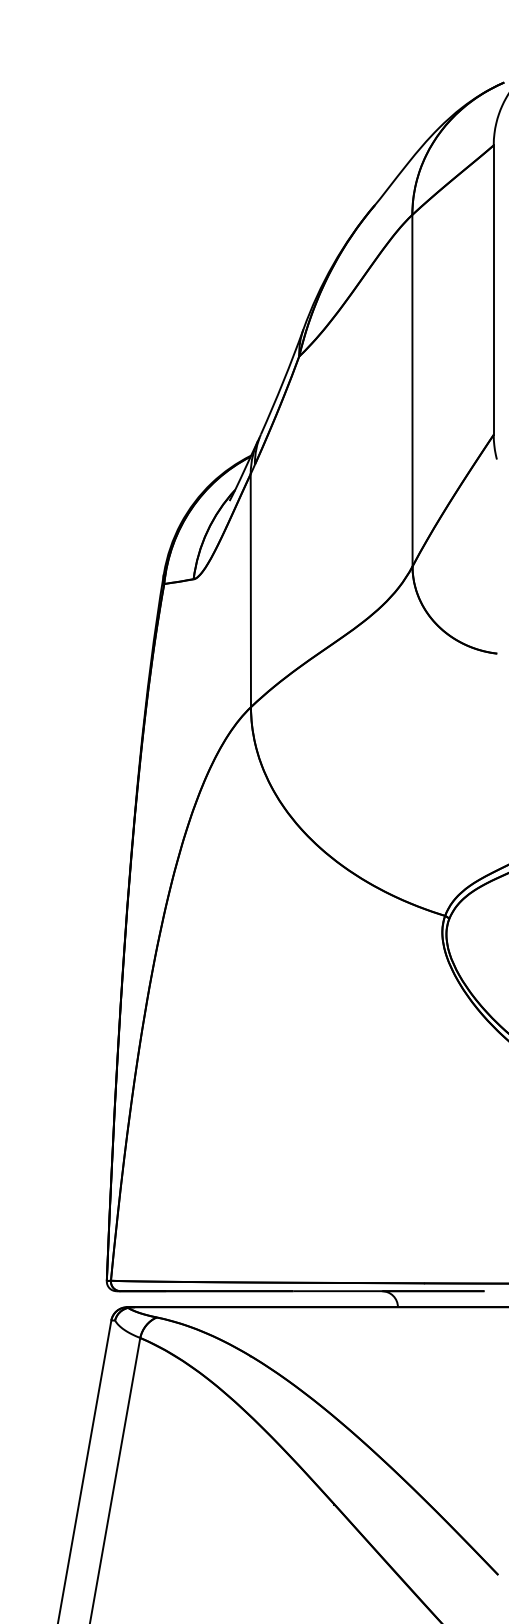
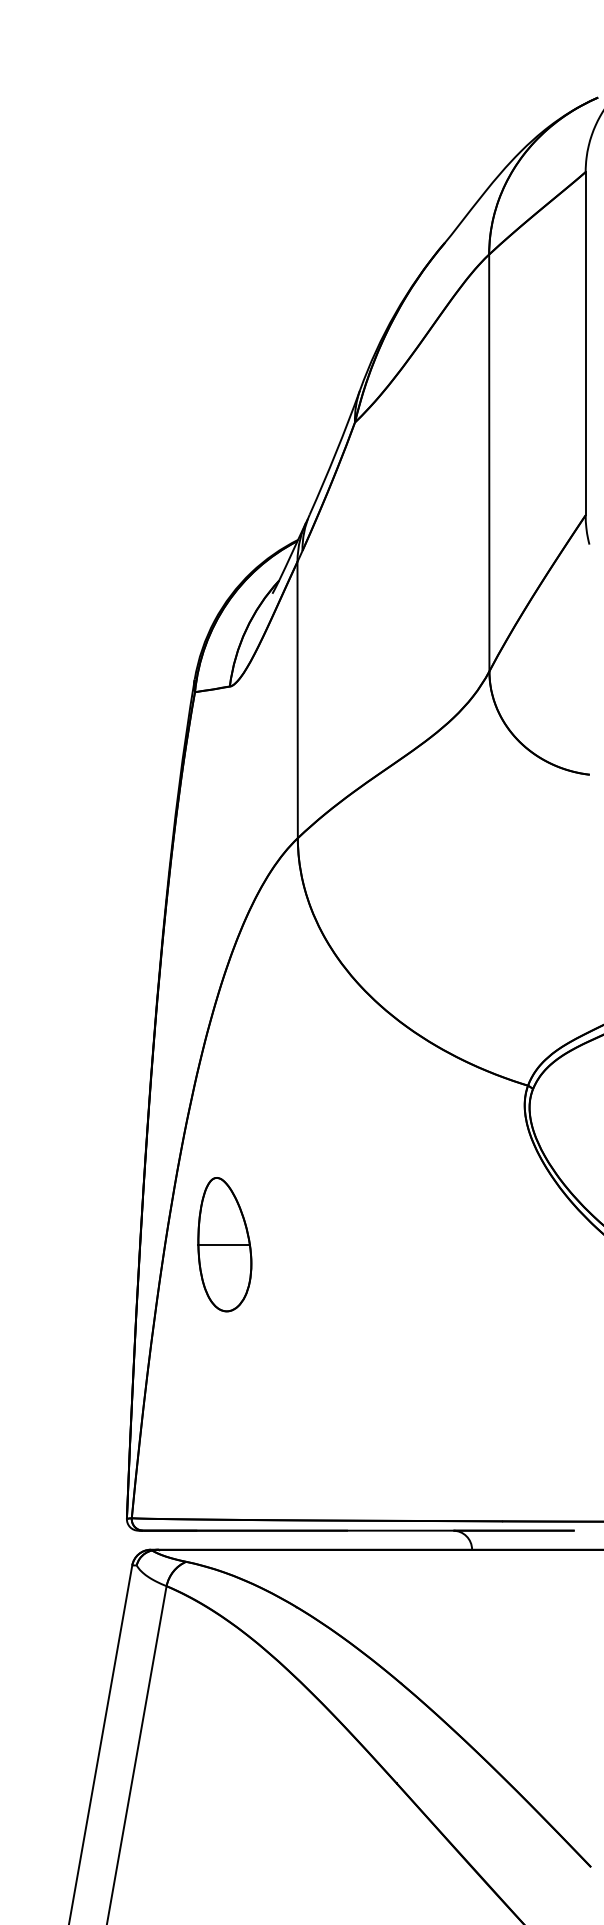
part: (189, 1049) -> (224, 1244), added

